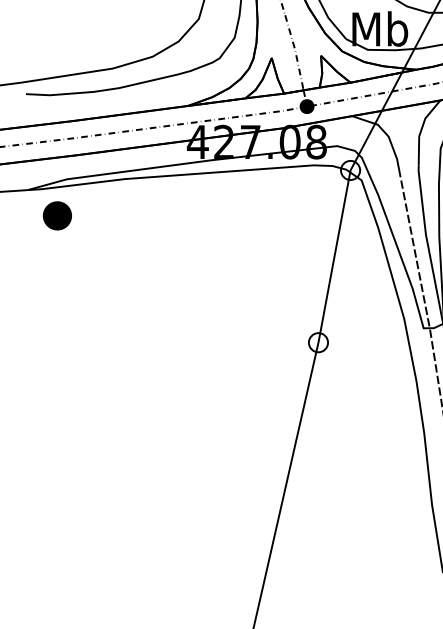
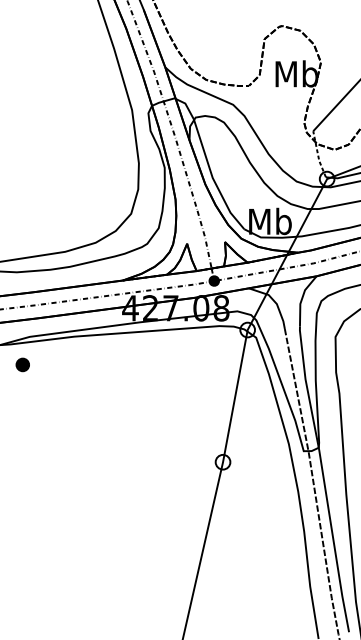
part: (57, 215) -> (22, 364), size x0.6

